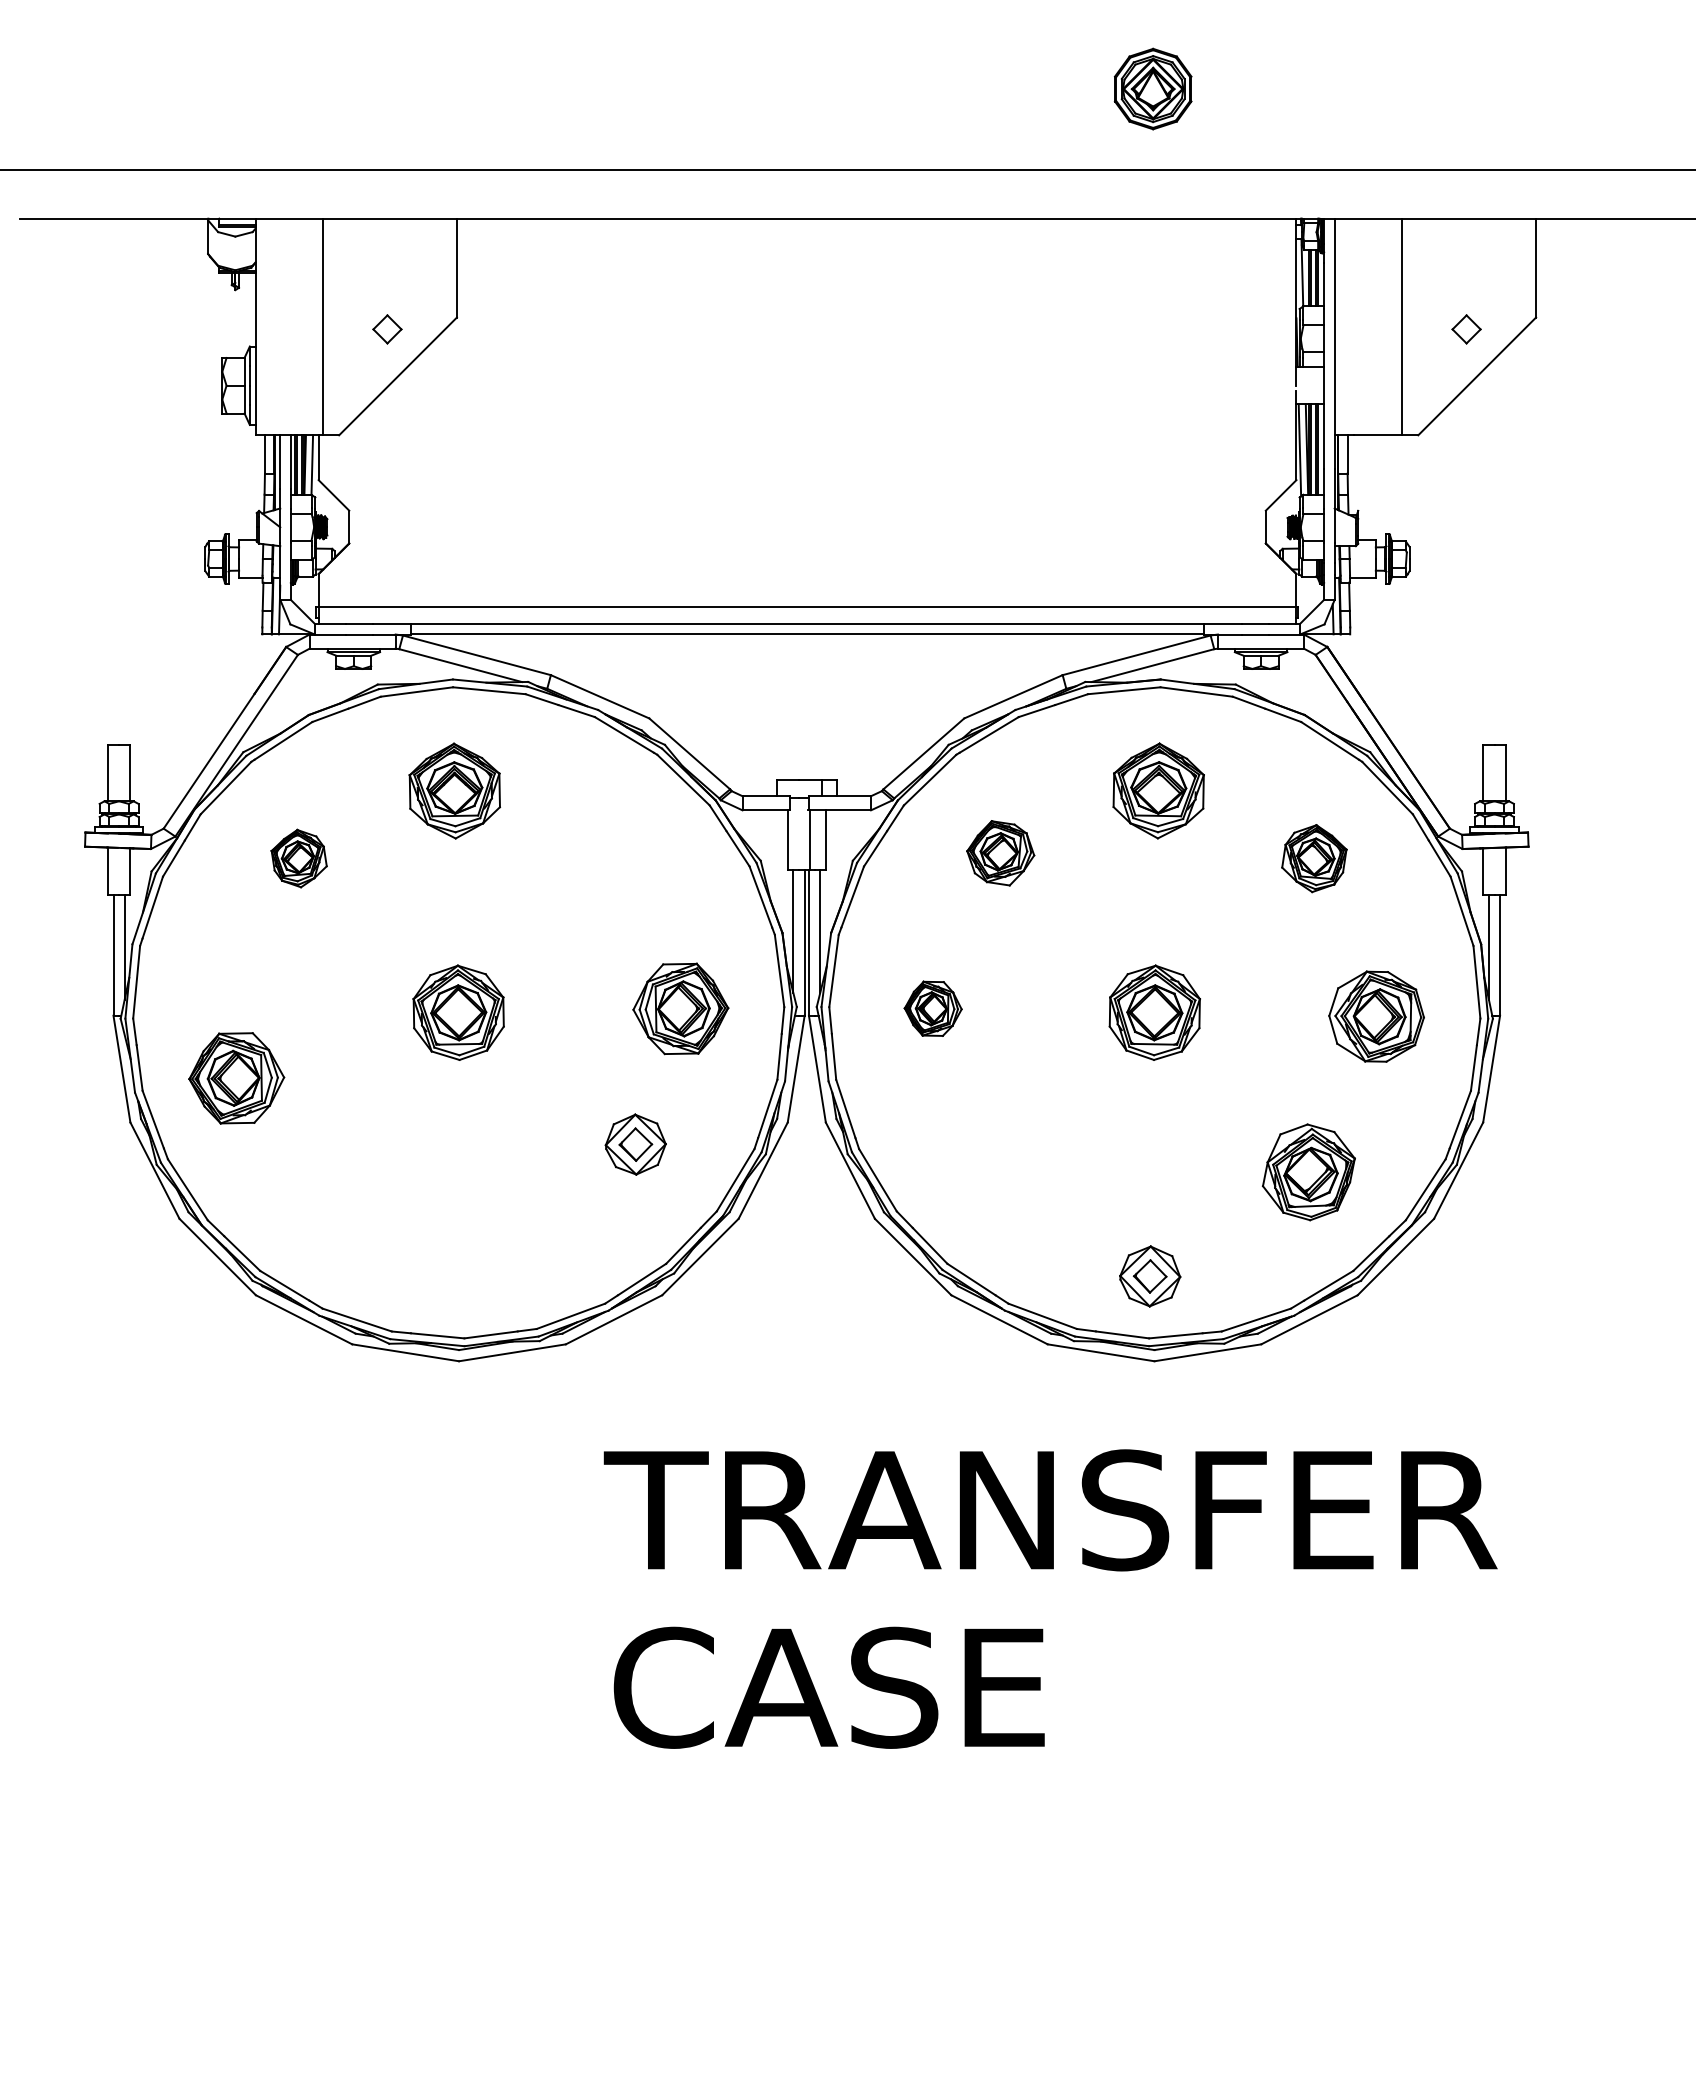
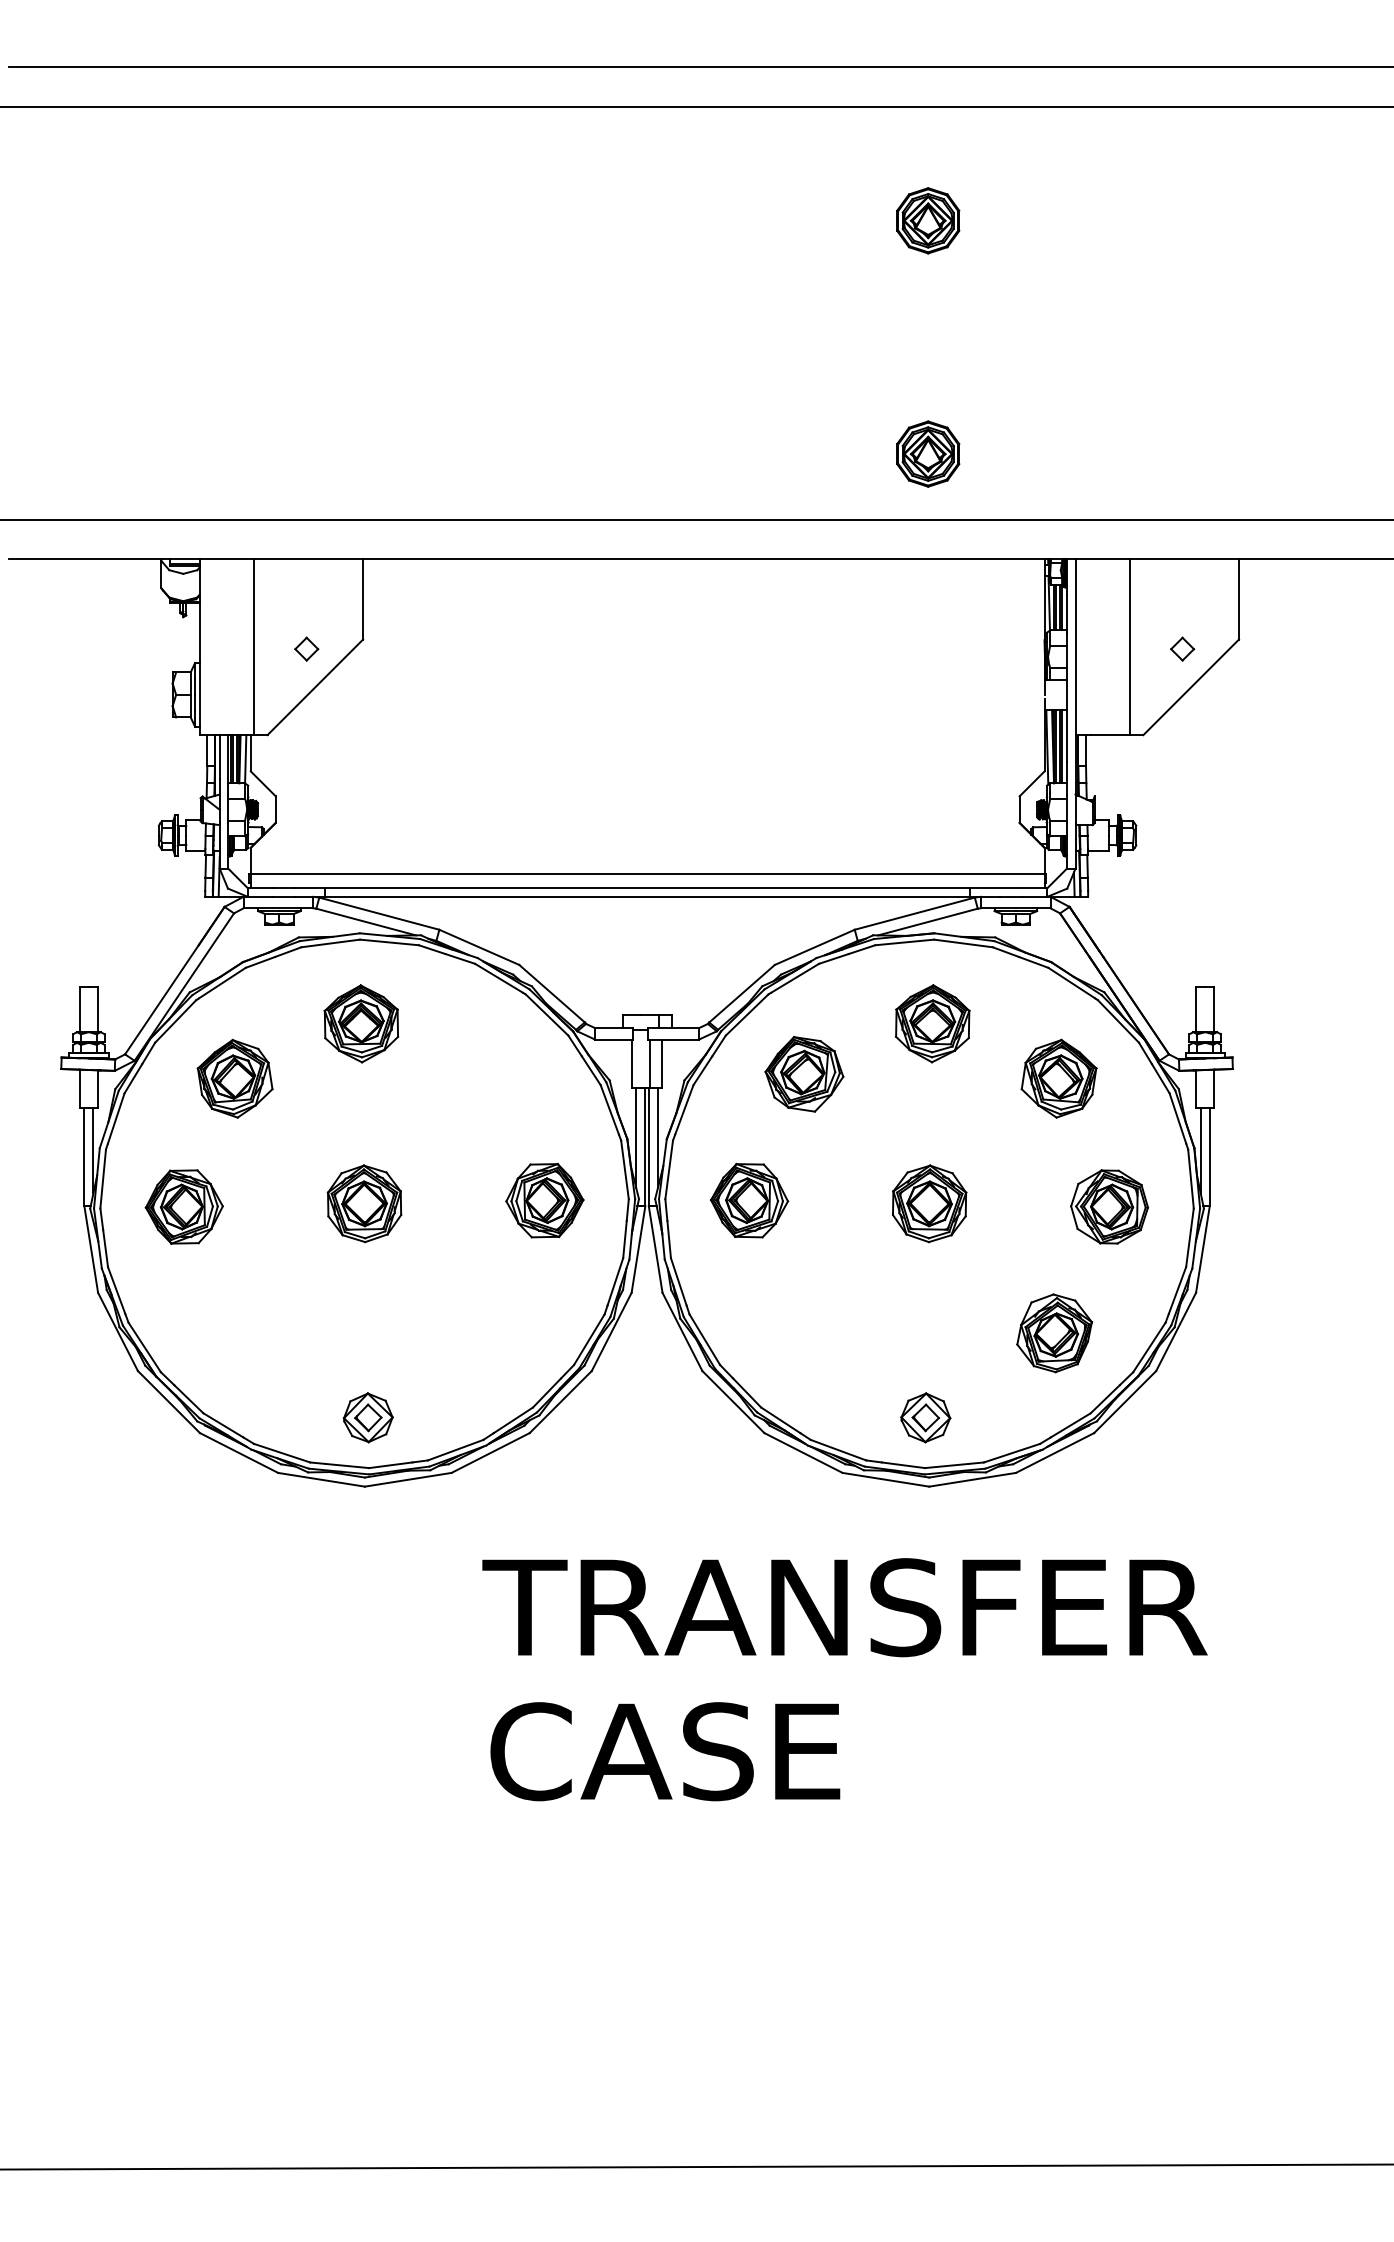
part: (1000, 853) -> (804, 1074), size x1.43
part: (298, 858) -> (234, 1078), size x1.67
part: (1313, 858) -> (1058, 1078), size x1.43
part: (932, 1008) -> (749, 1200), size x1.67
part: (235, 1077) -> (183, 1206), moved
part: (634, 1144) -> (367, 1417), moved

